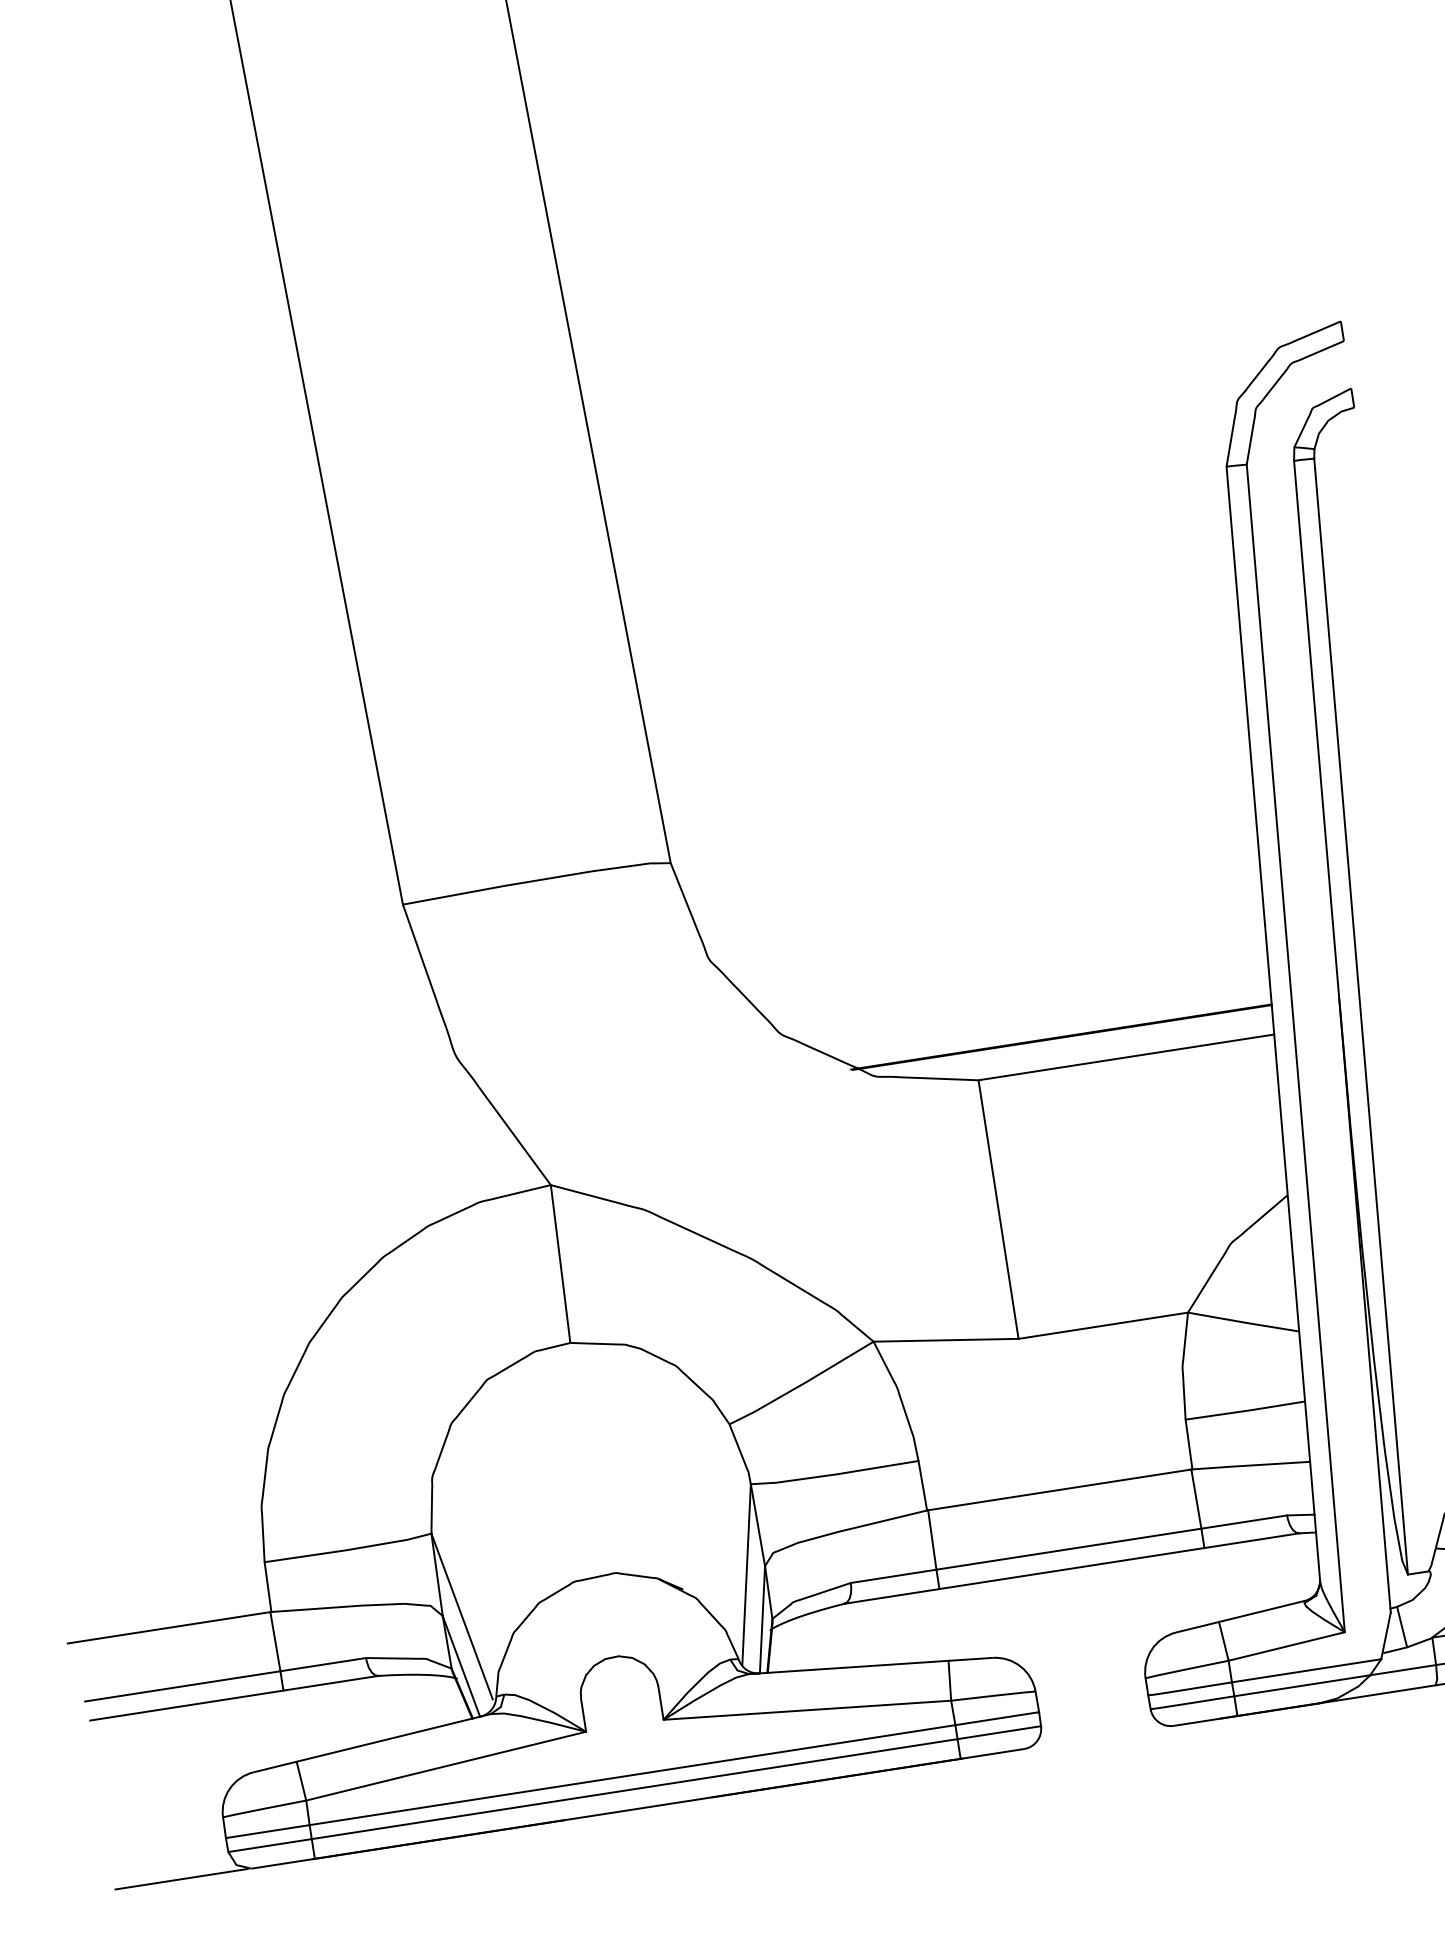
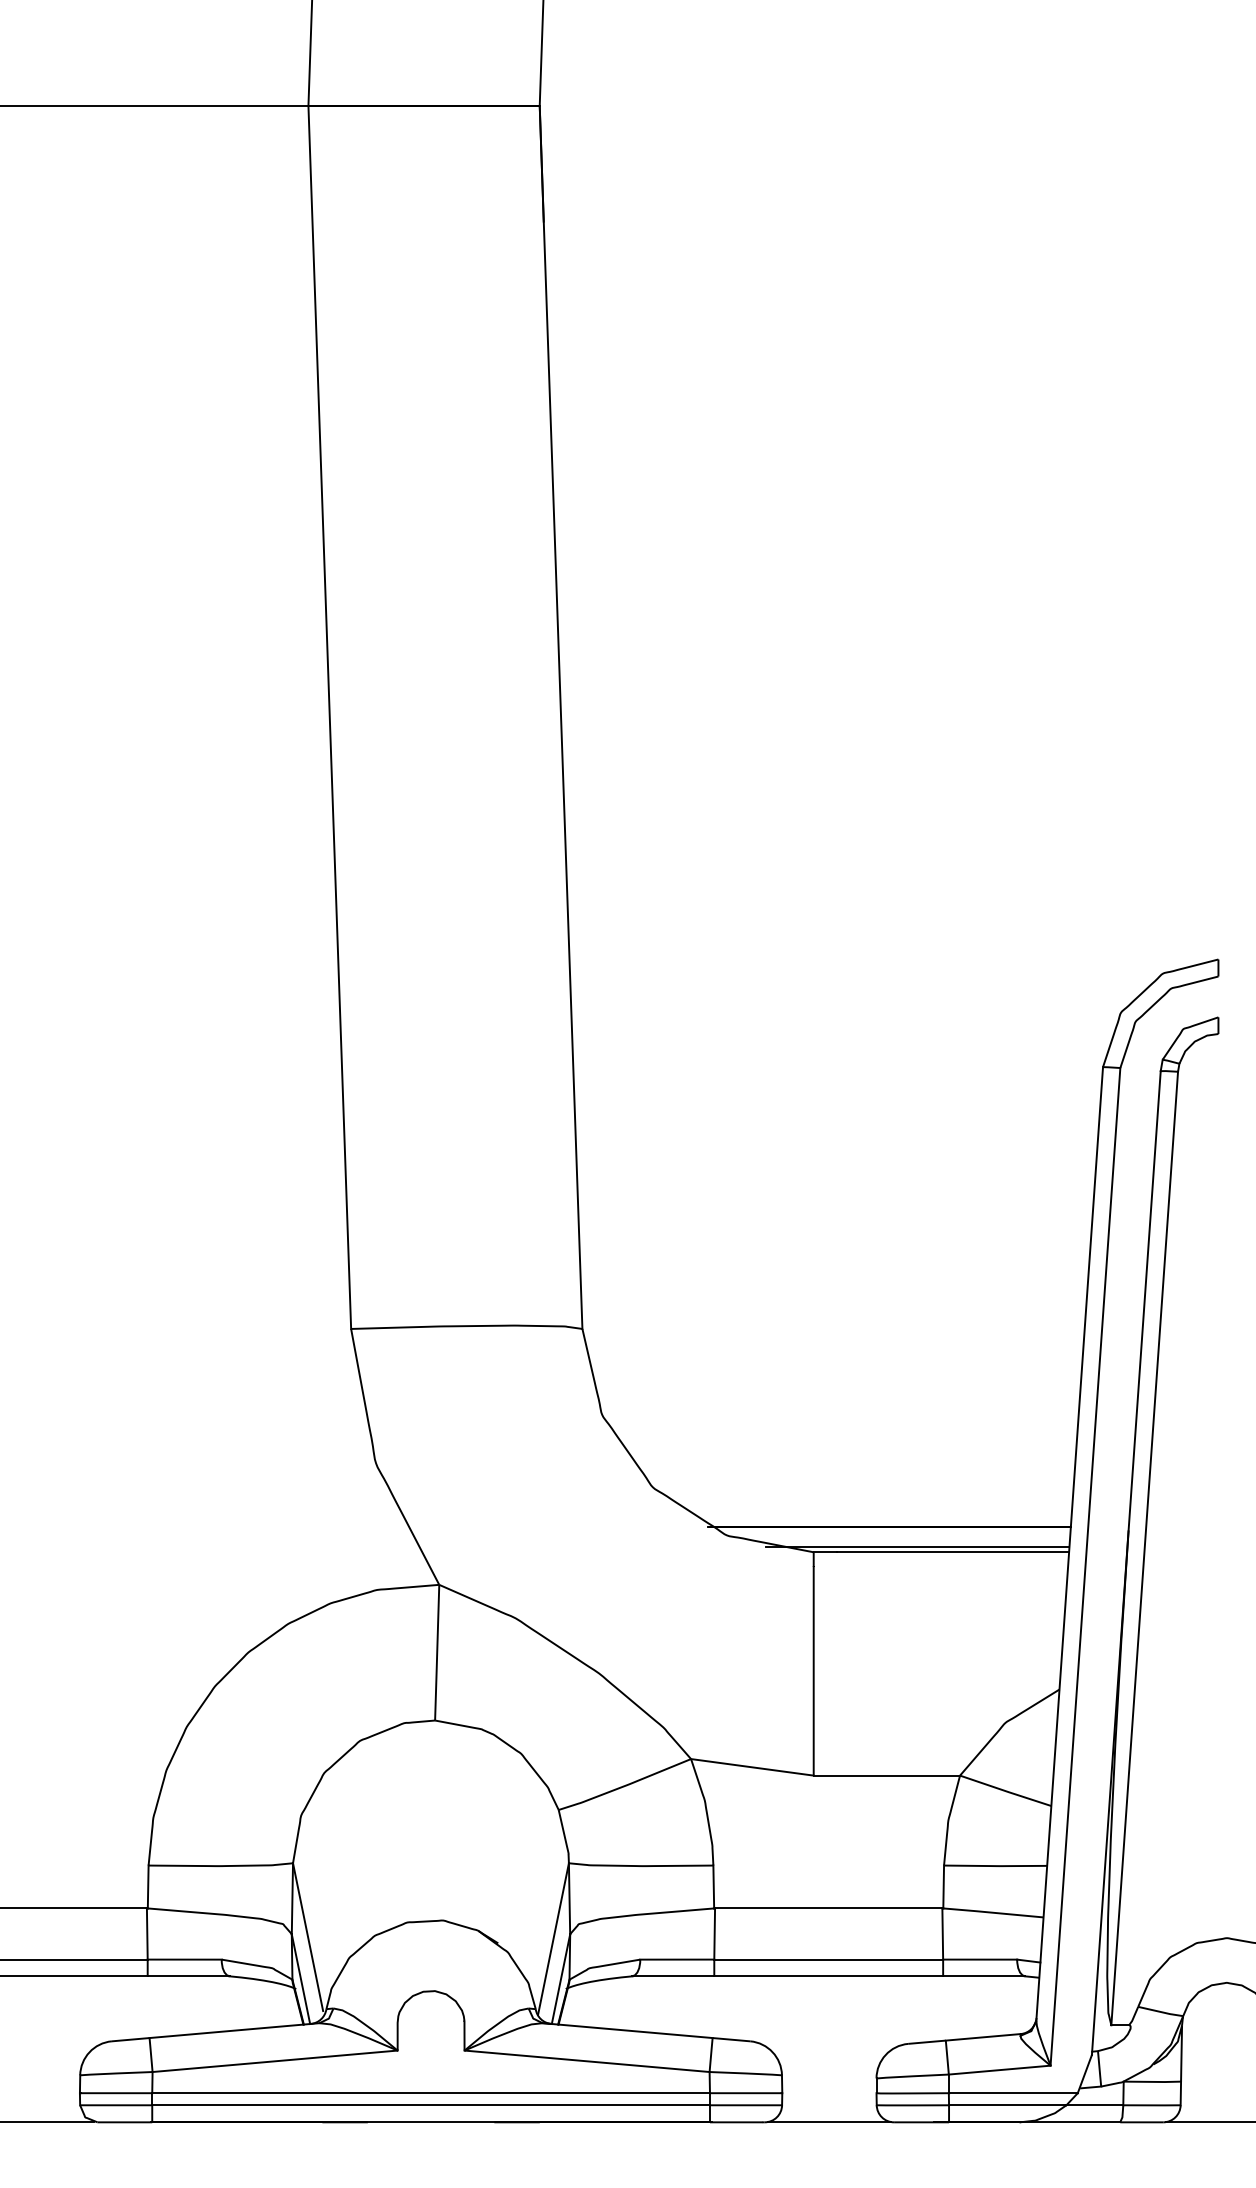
line: (1097, 1056) -> (917, 1547), added
line: (1099, 1737) -> (829, 2122), added

